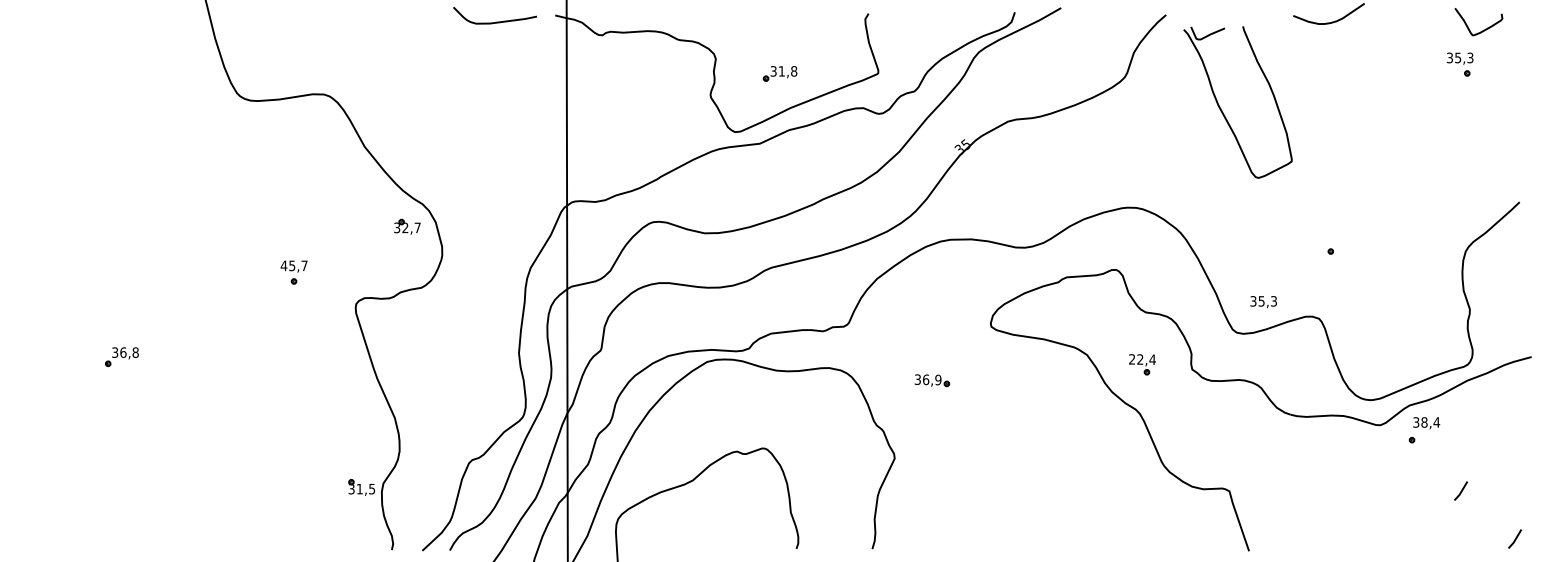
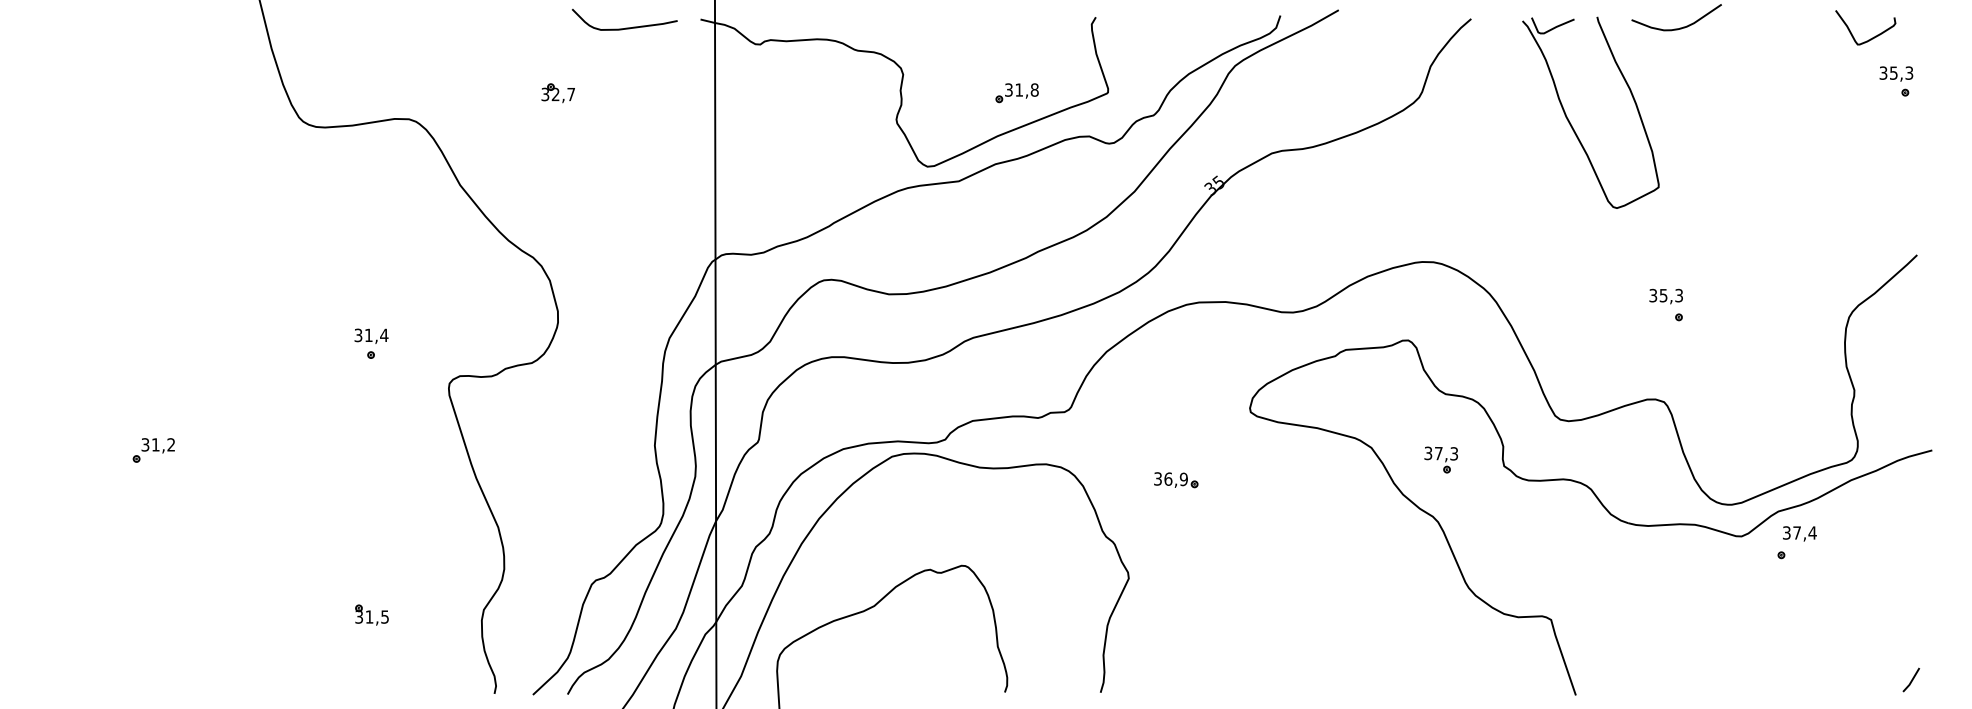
part: (1460, 64) -> (1896, 81), moved
part: (779, 73) -> (1016, 92), moved
part: (1222, 110) -> (1571, 123), moved
part: (407, 226) -> (558, 92), moved
text: (293, 265) -> (370, 334), 45,7 -> 31,4
text: (1263, 302) -> (1665, 297), moved
text: (129, 352) -> (163, 444), 36,8 -> 31,2
text: (1142, 359) -> (1441, 453), 22,4 -> 37,3
text: (1424, 422) -> (1797, 533), 38,4 -> 37,4
part: (361, 487) -> (371, 614), moved
line: (1461, 490) -> (1843, 618), removed

